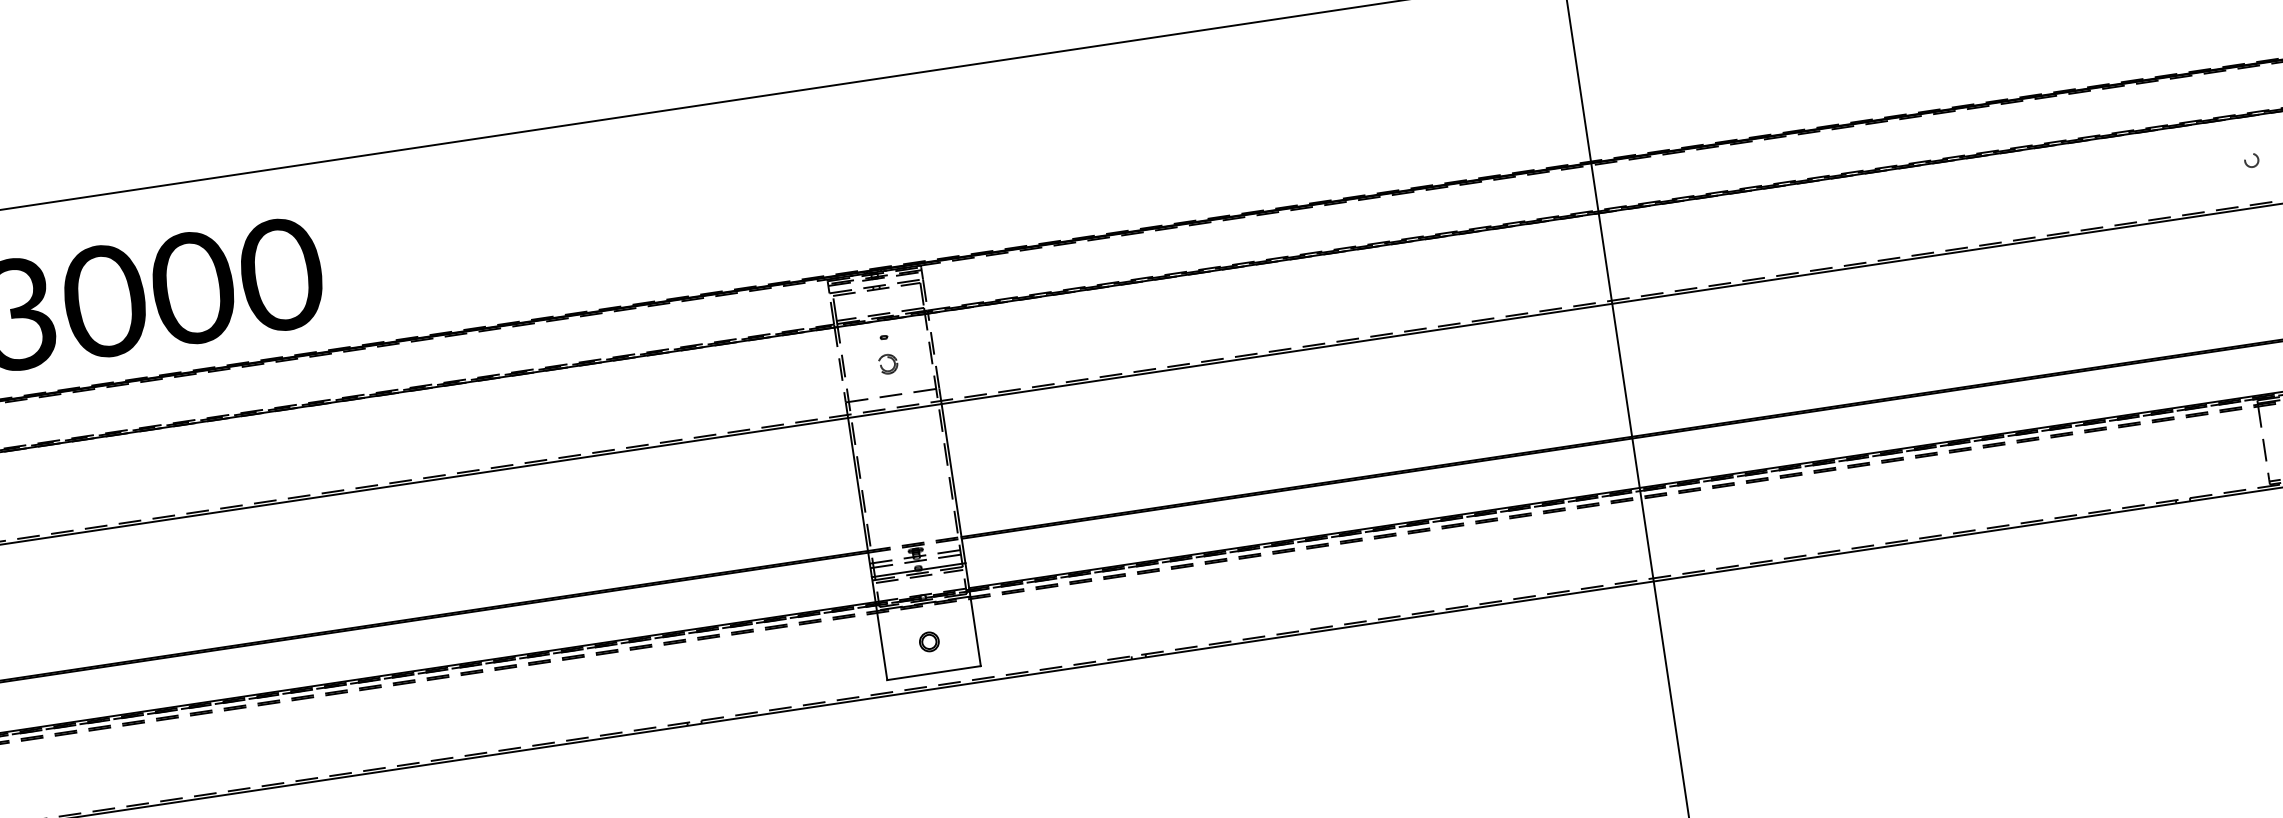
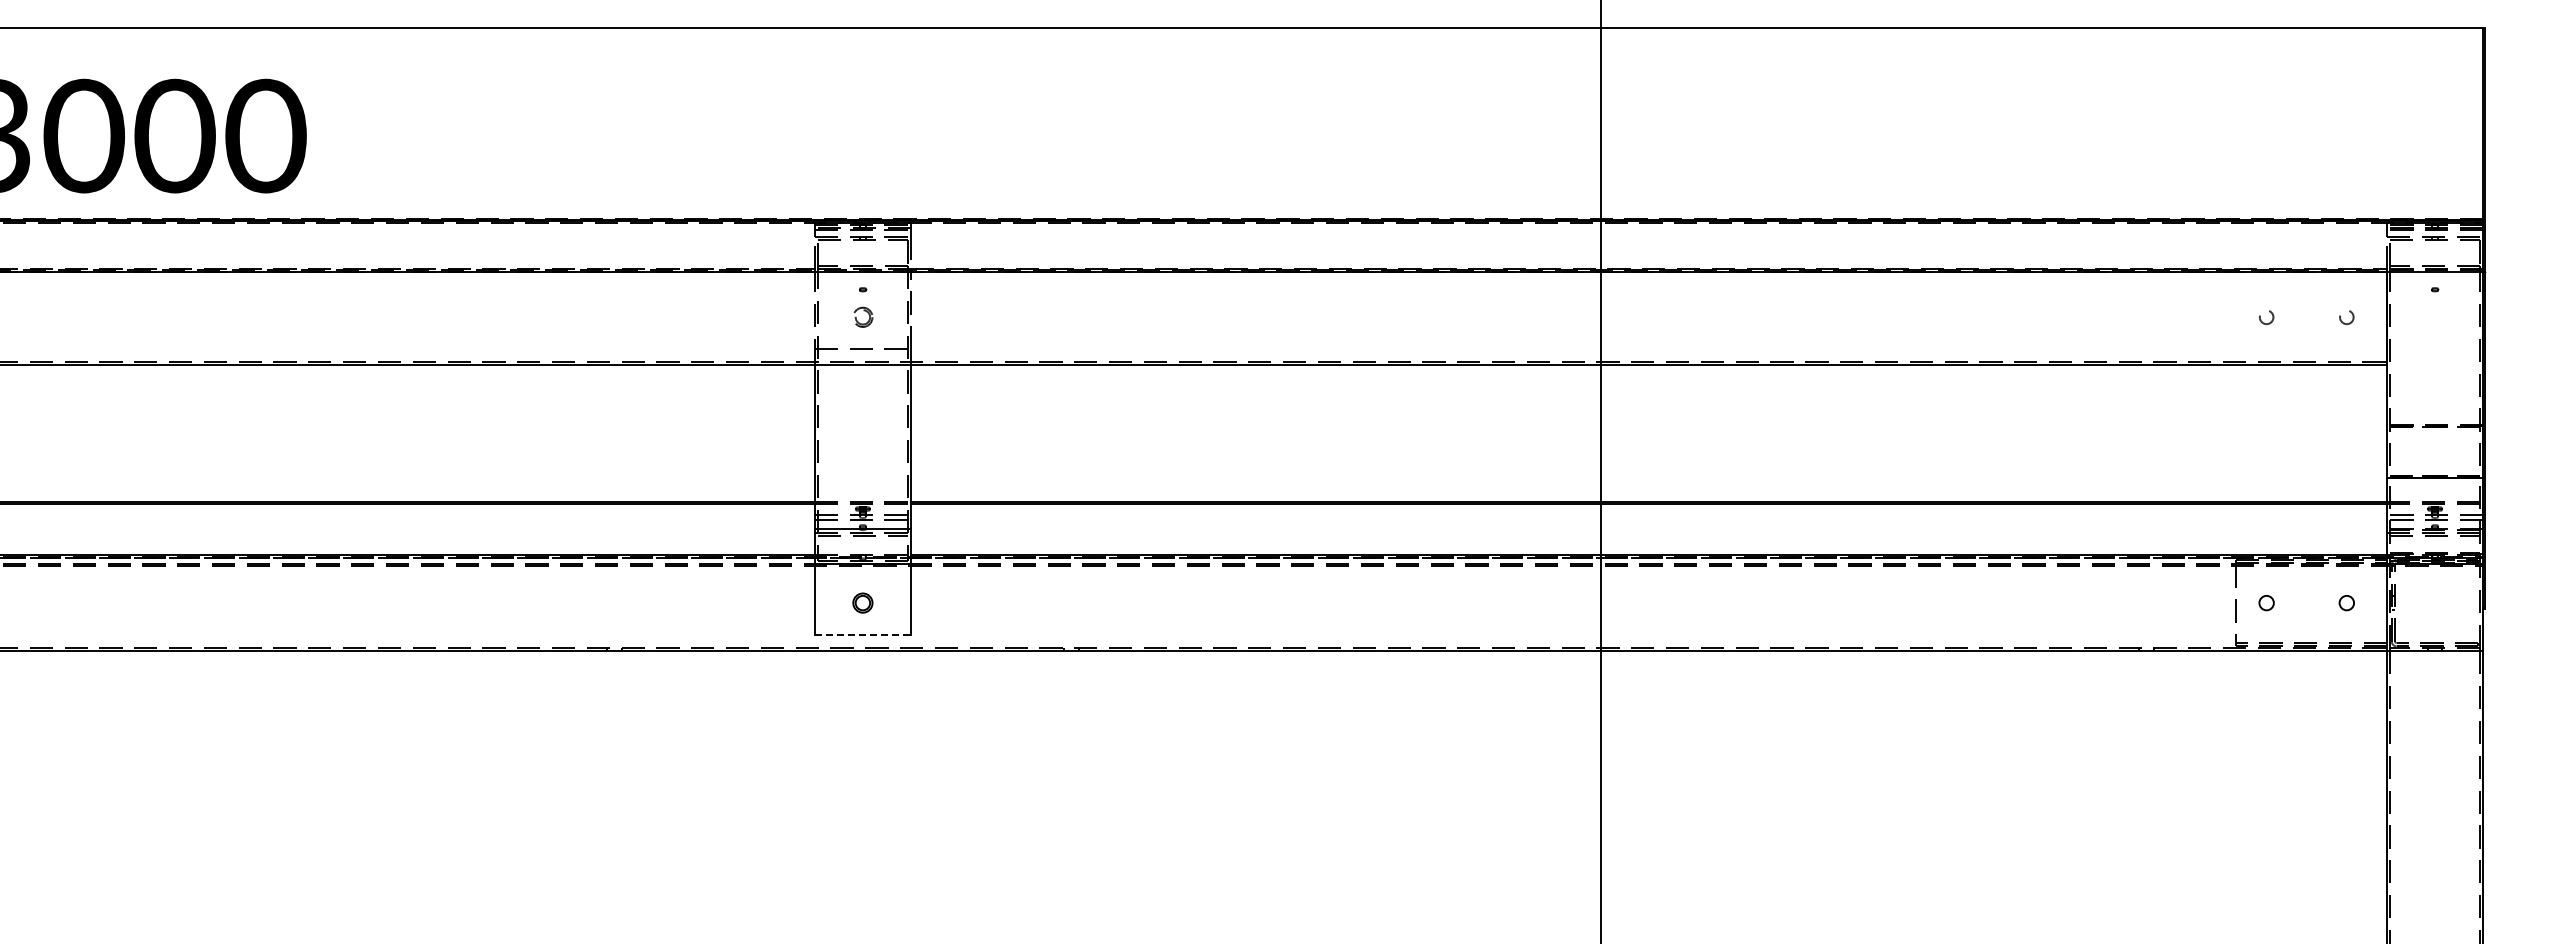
line: (934, 673) -> (863, 635), solid -> dashed

